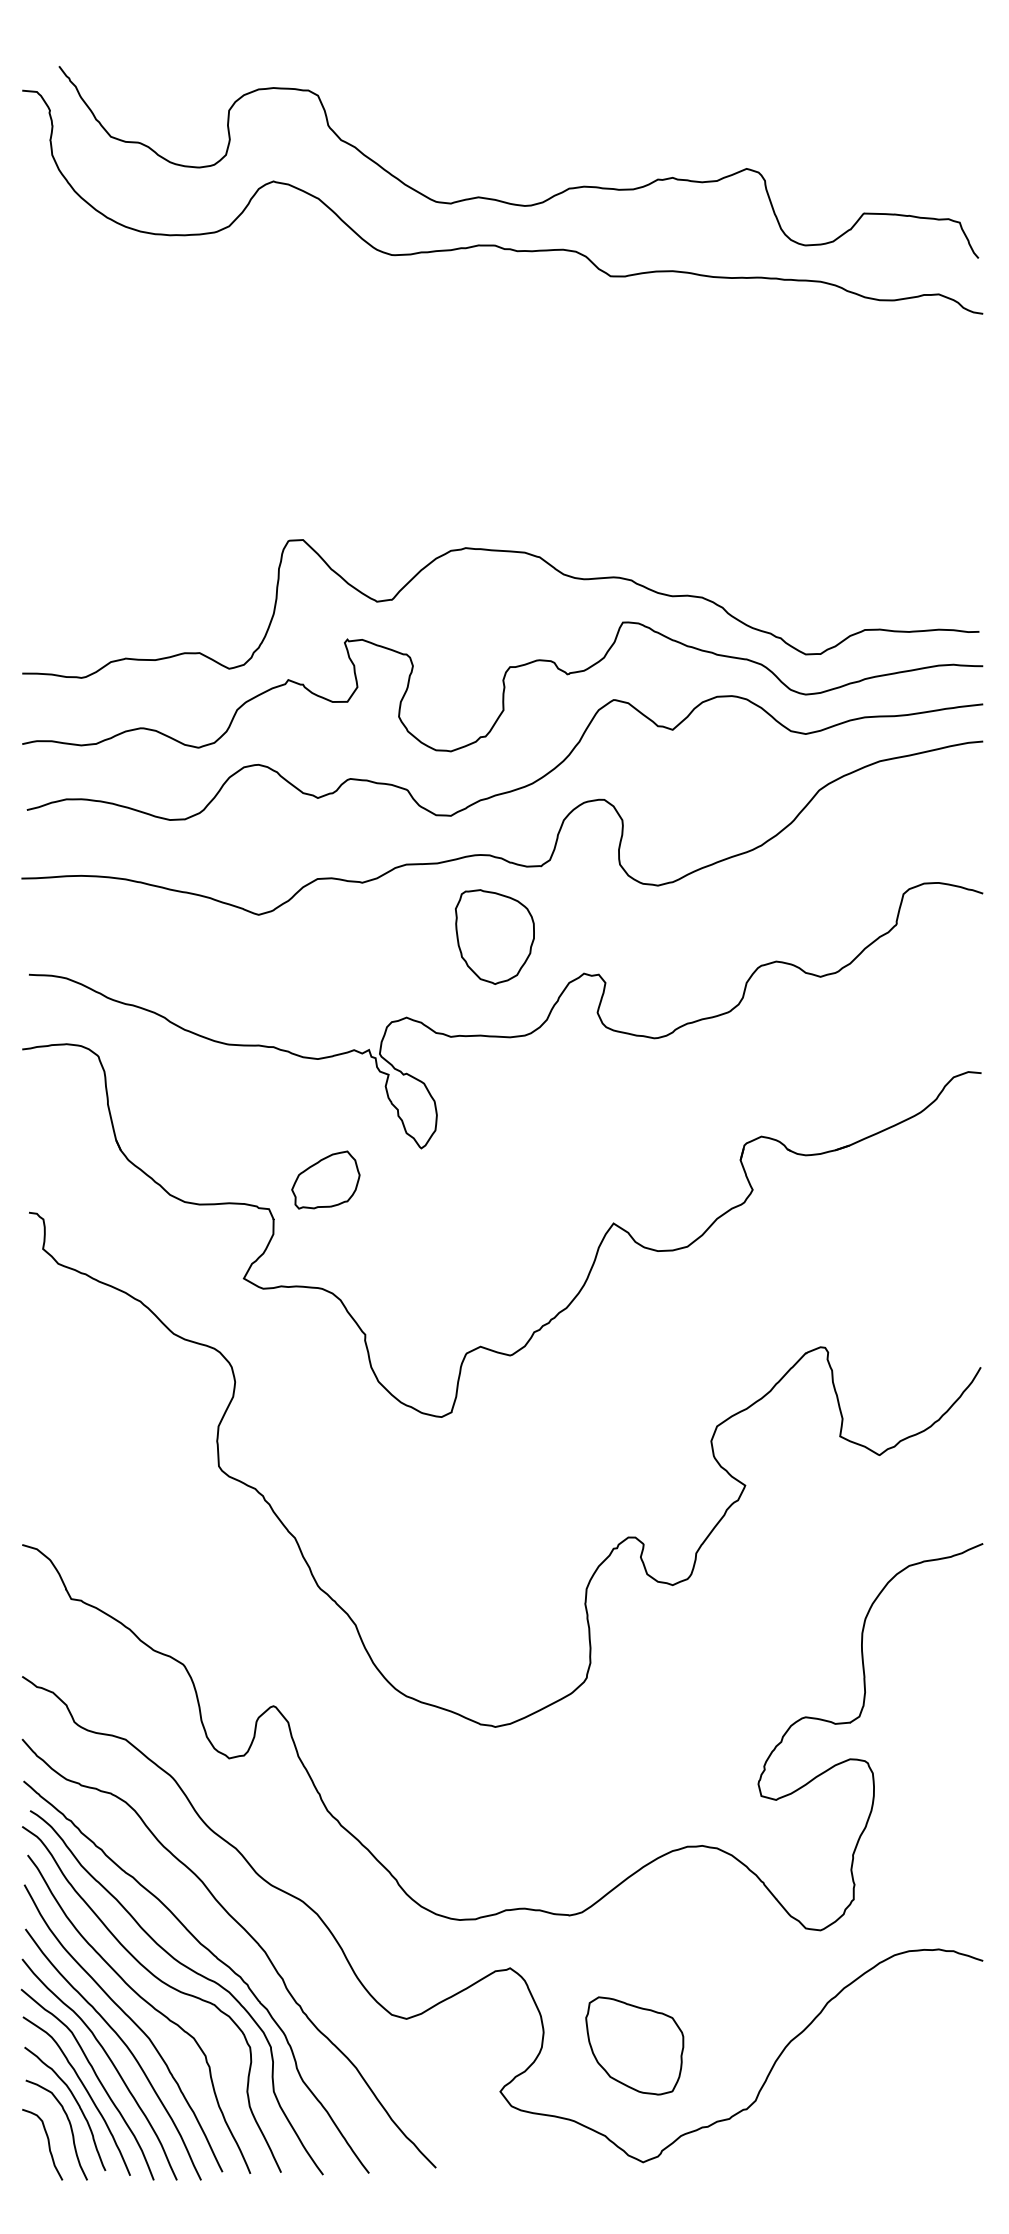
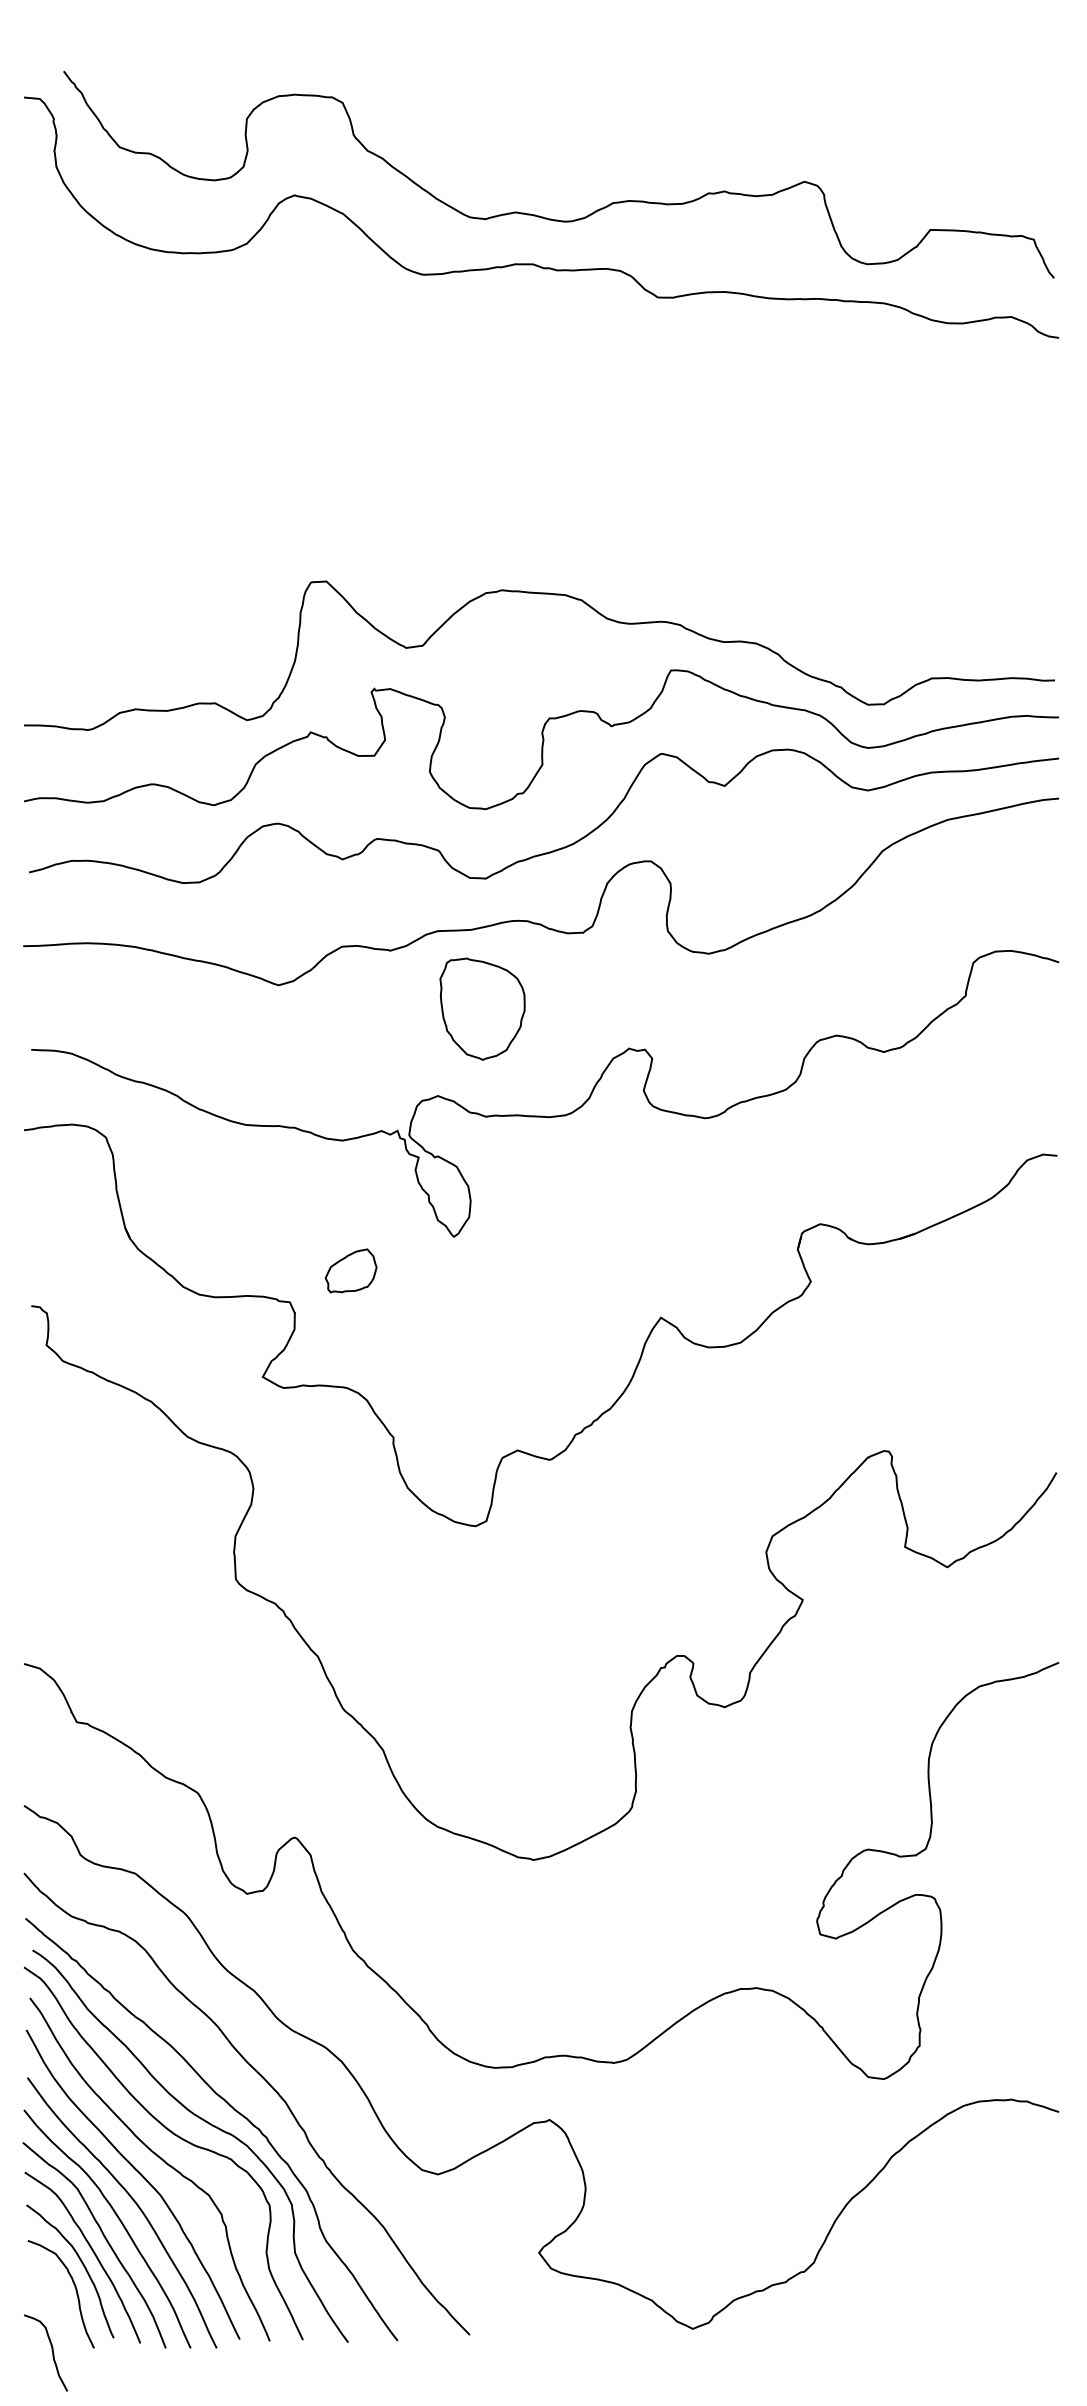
part: (494, 936) -> (482, 1008), moved
part: (325, 1179) -> (350, 1270), size x0.7
part: (634, 2045) -> (683, 2203), removed
curve: (47, 2141) -> (51, 2349), moved

